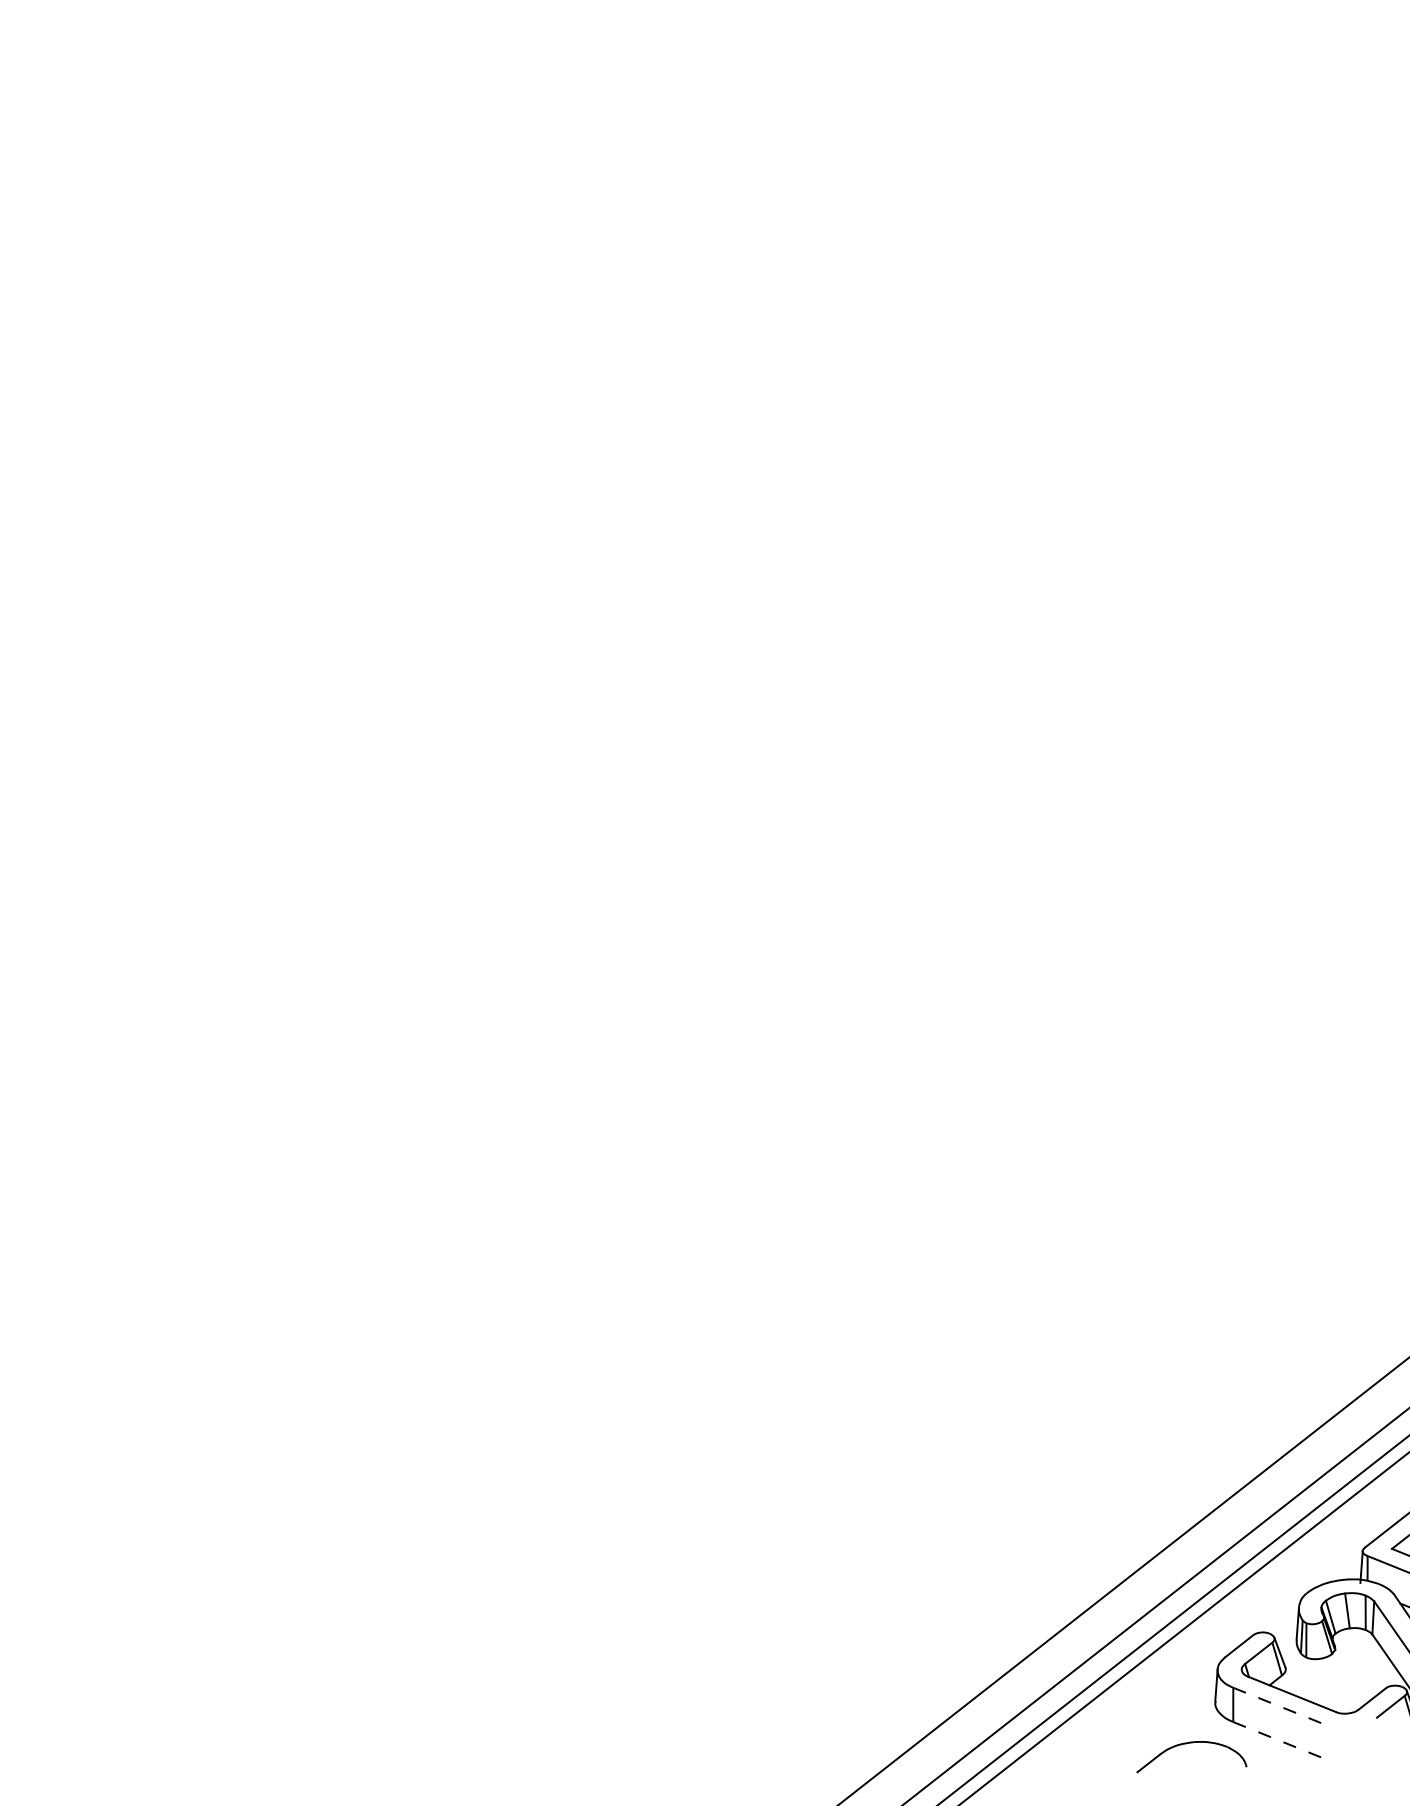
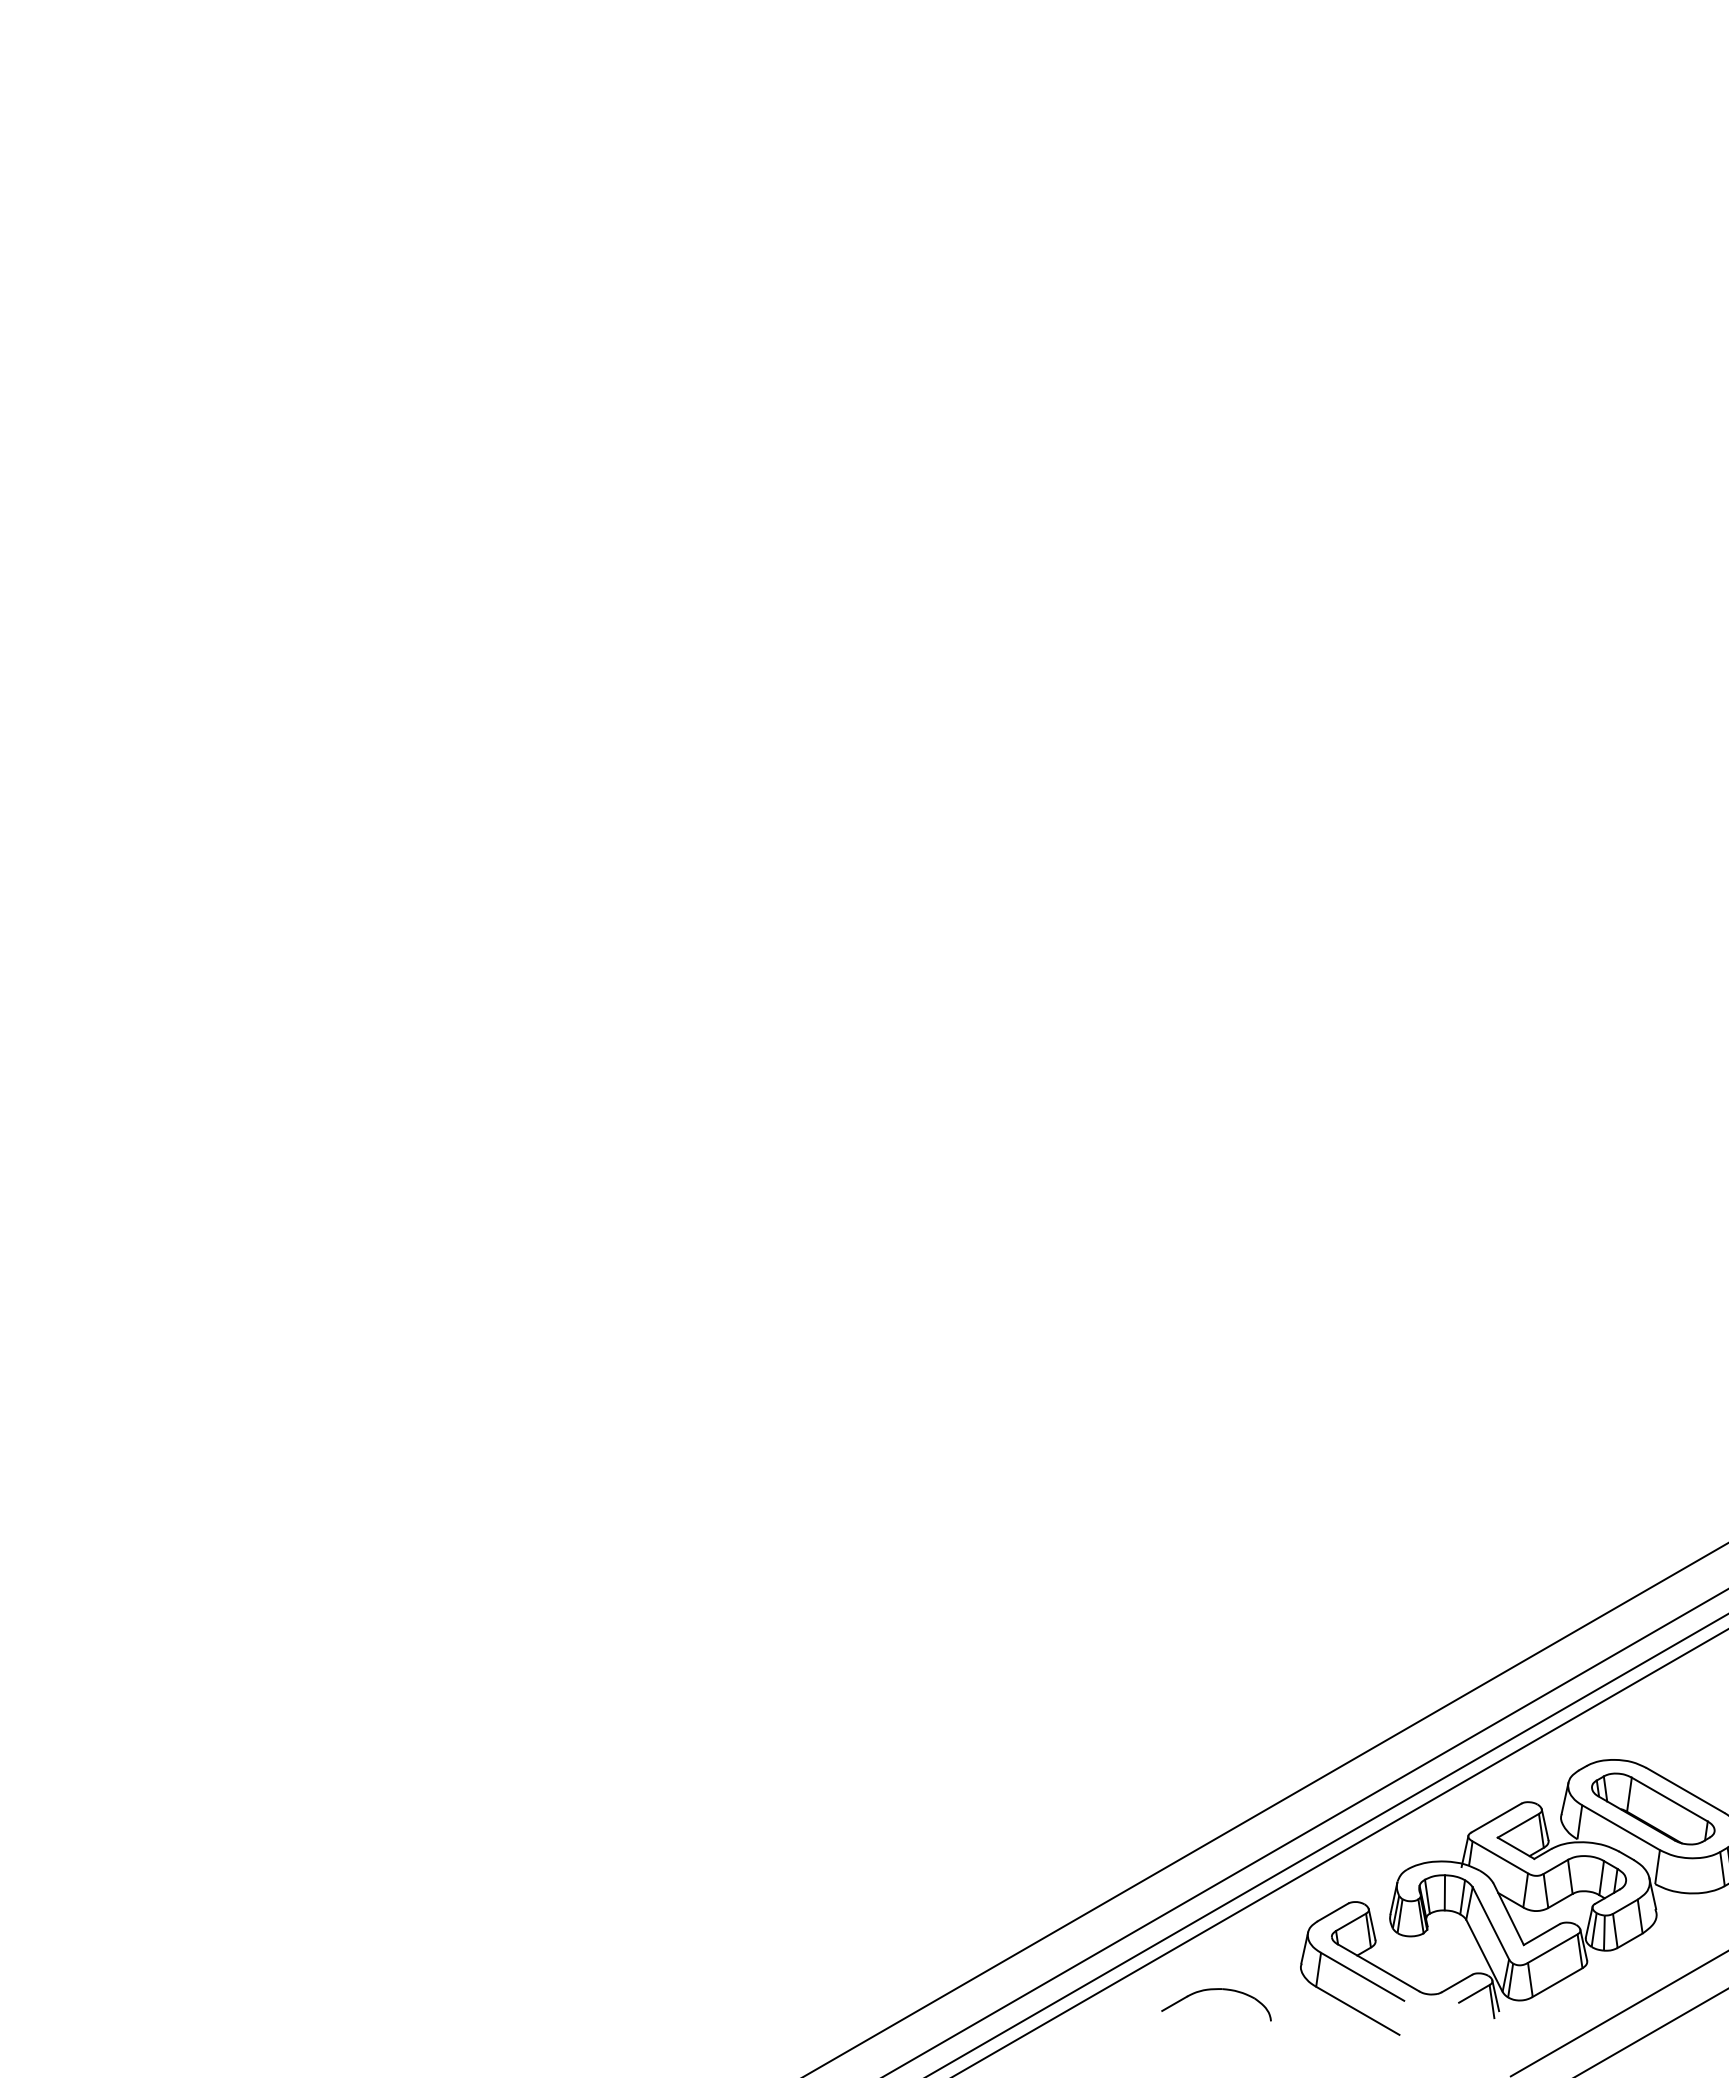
line: (1277, 1705) -> (1362, 1976), dashed -> solid
line: (1278, 1740) -> (1358, 2011), dashed -> solid
part: (1187, 1744) -> (1215, 1990), moved

